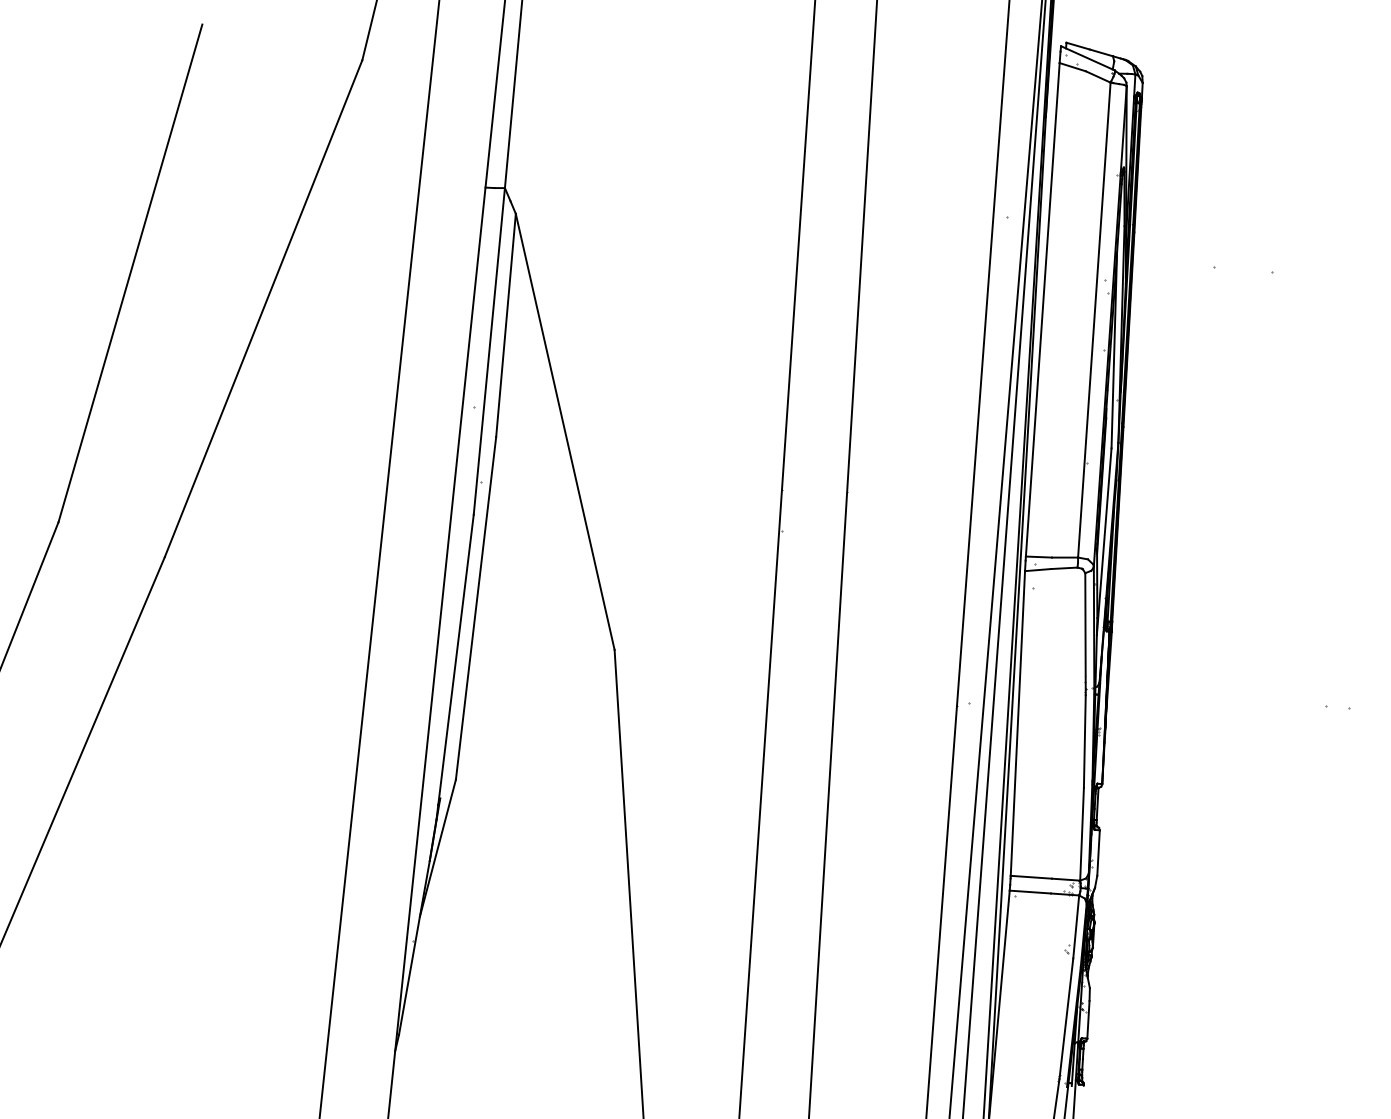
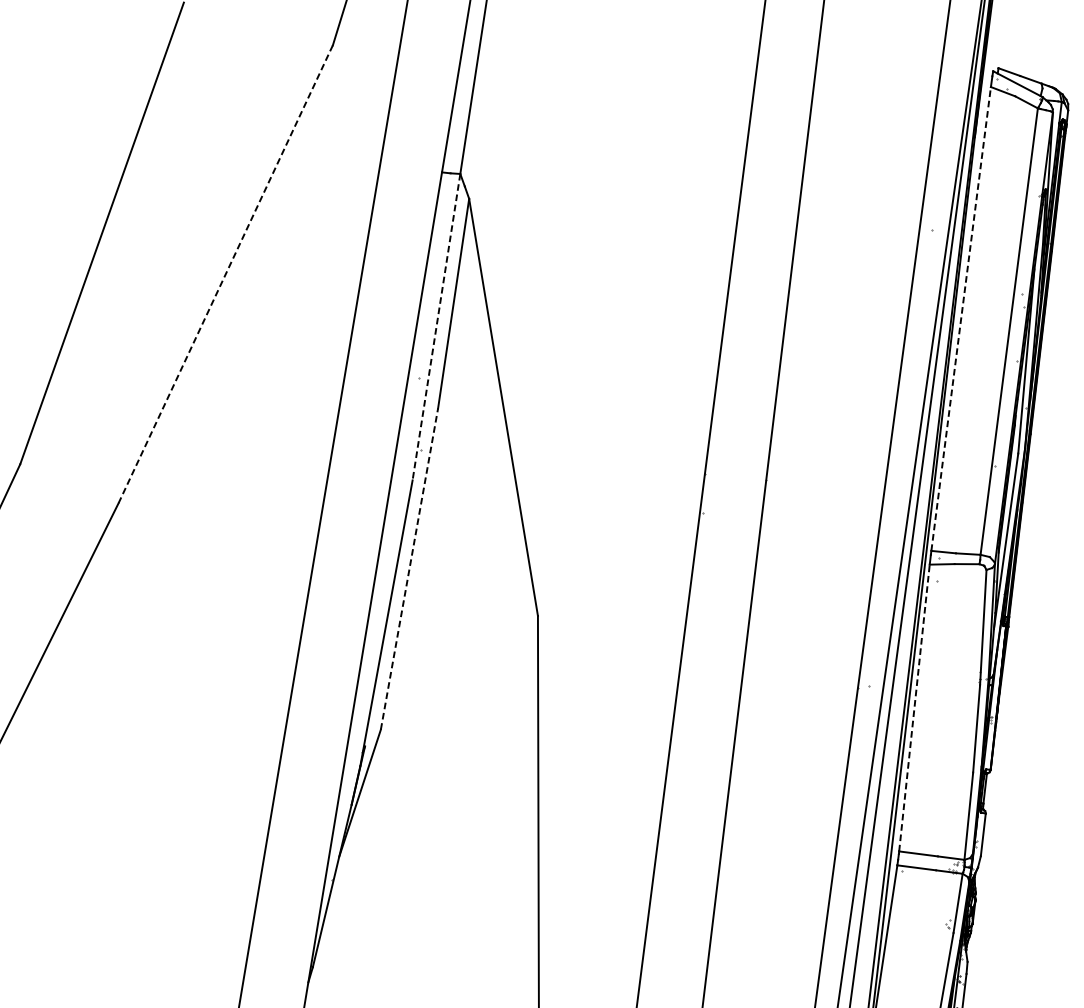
line: (263, 309) -> (225, 274), solid -> dashed
line: (1042, 309) -> (960, 318), solid -> dashed
line: (489, 351) -> (436, 327), solid -> dashed
line: (476, 608) -> (409, 569), solid -> dashed
line: (1017, 723) -> (914, 708), solid -> dashed

